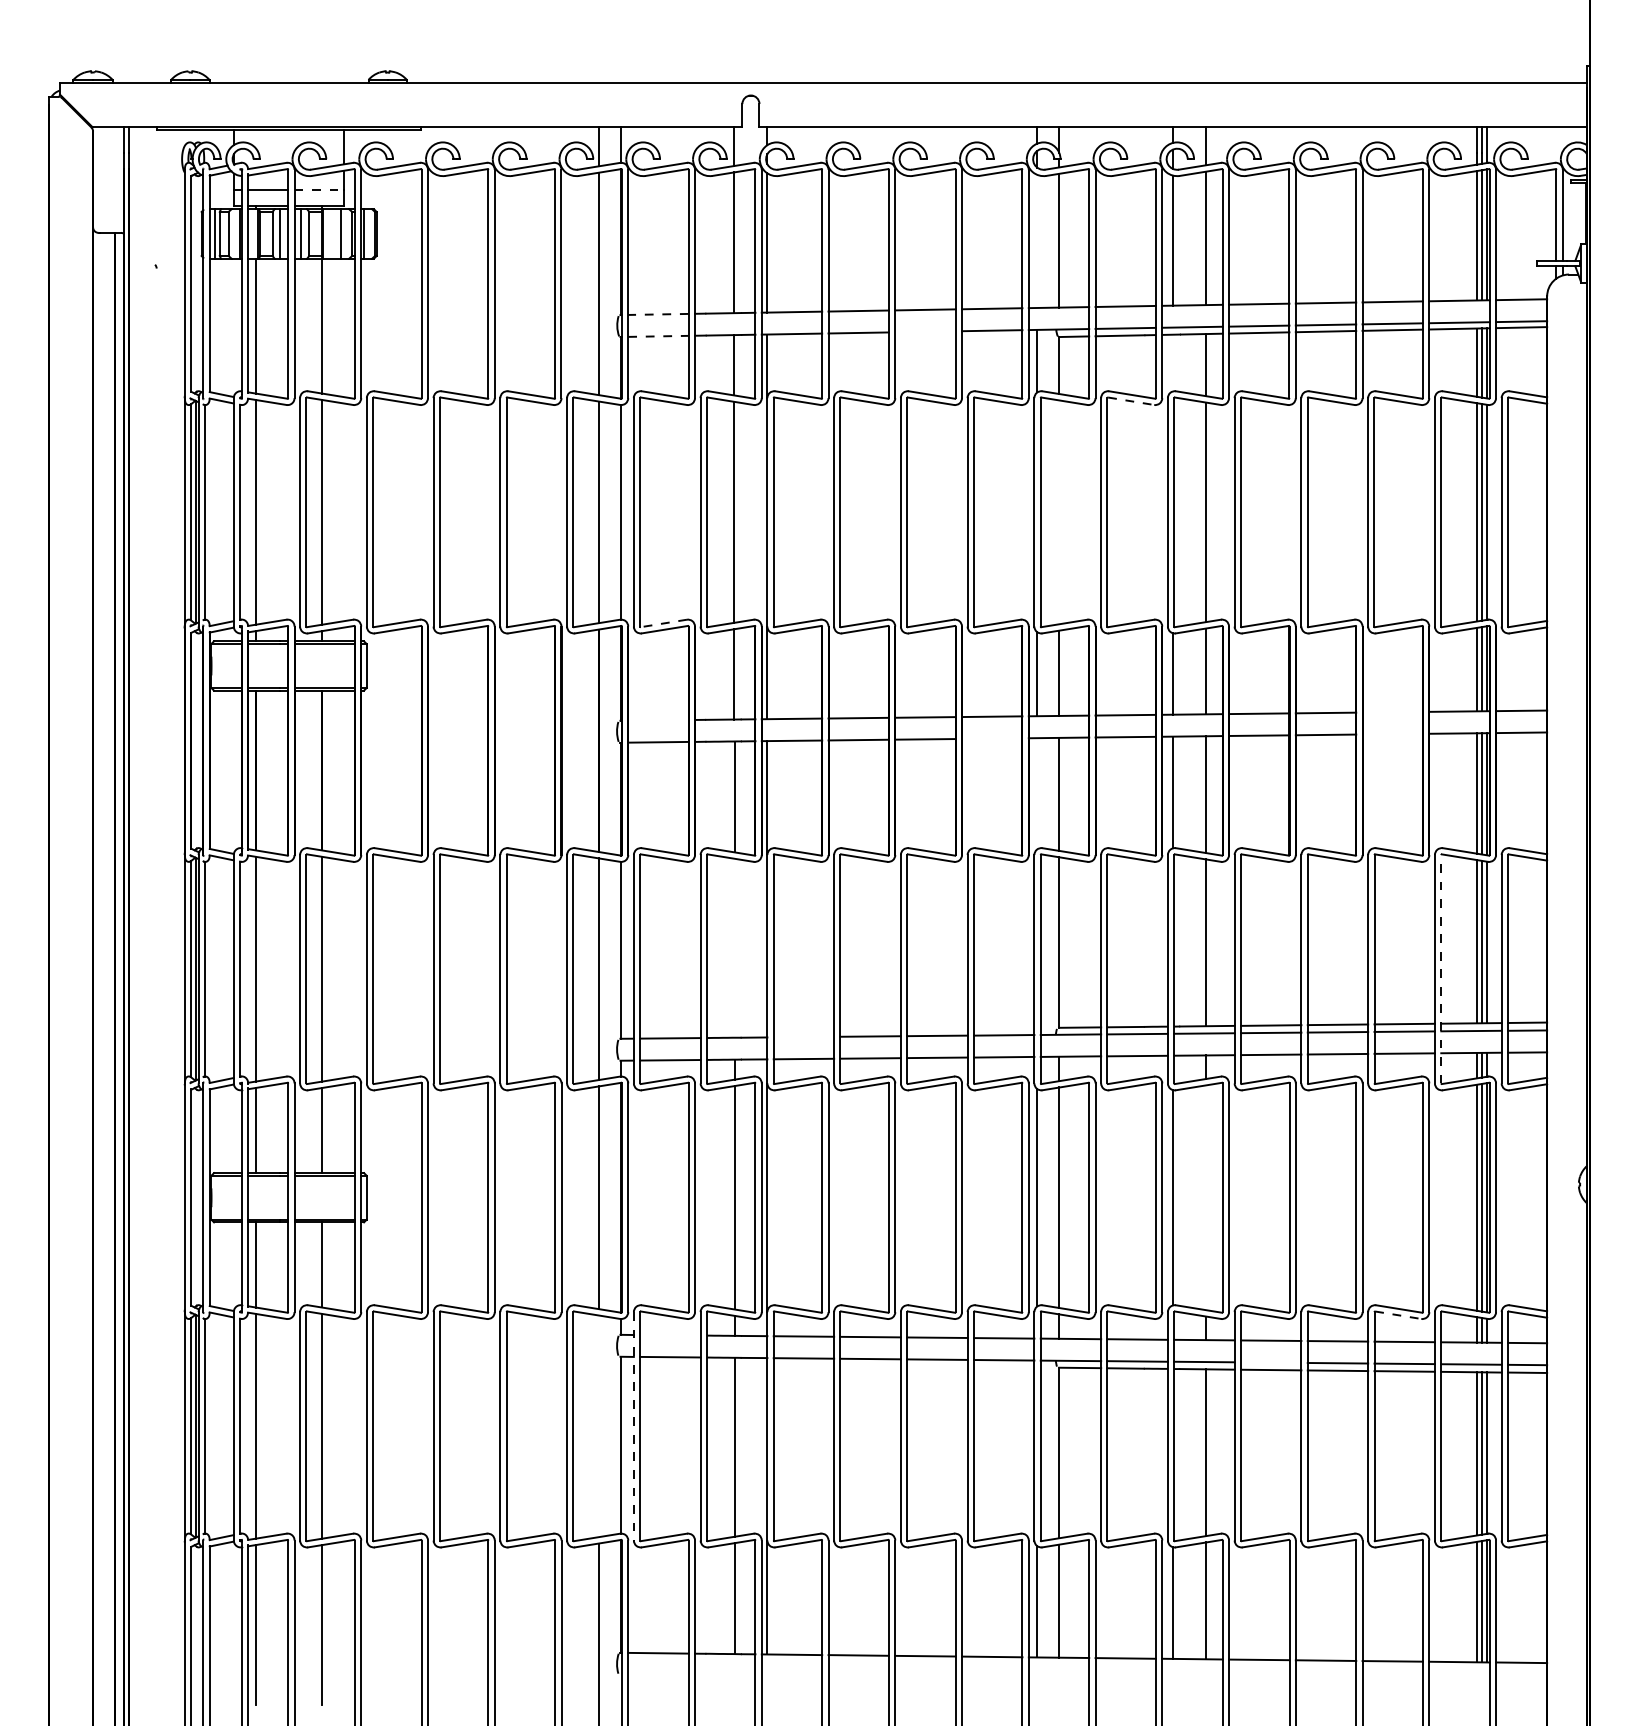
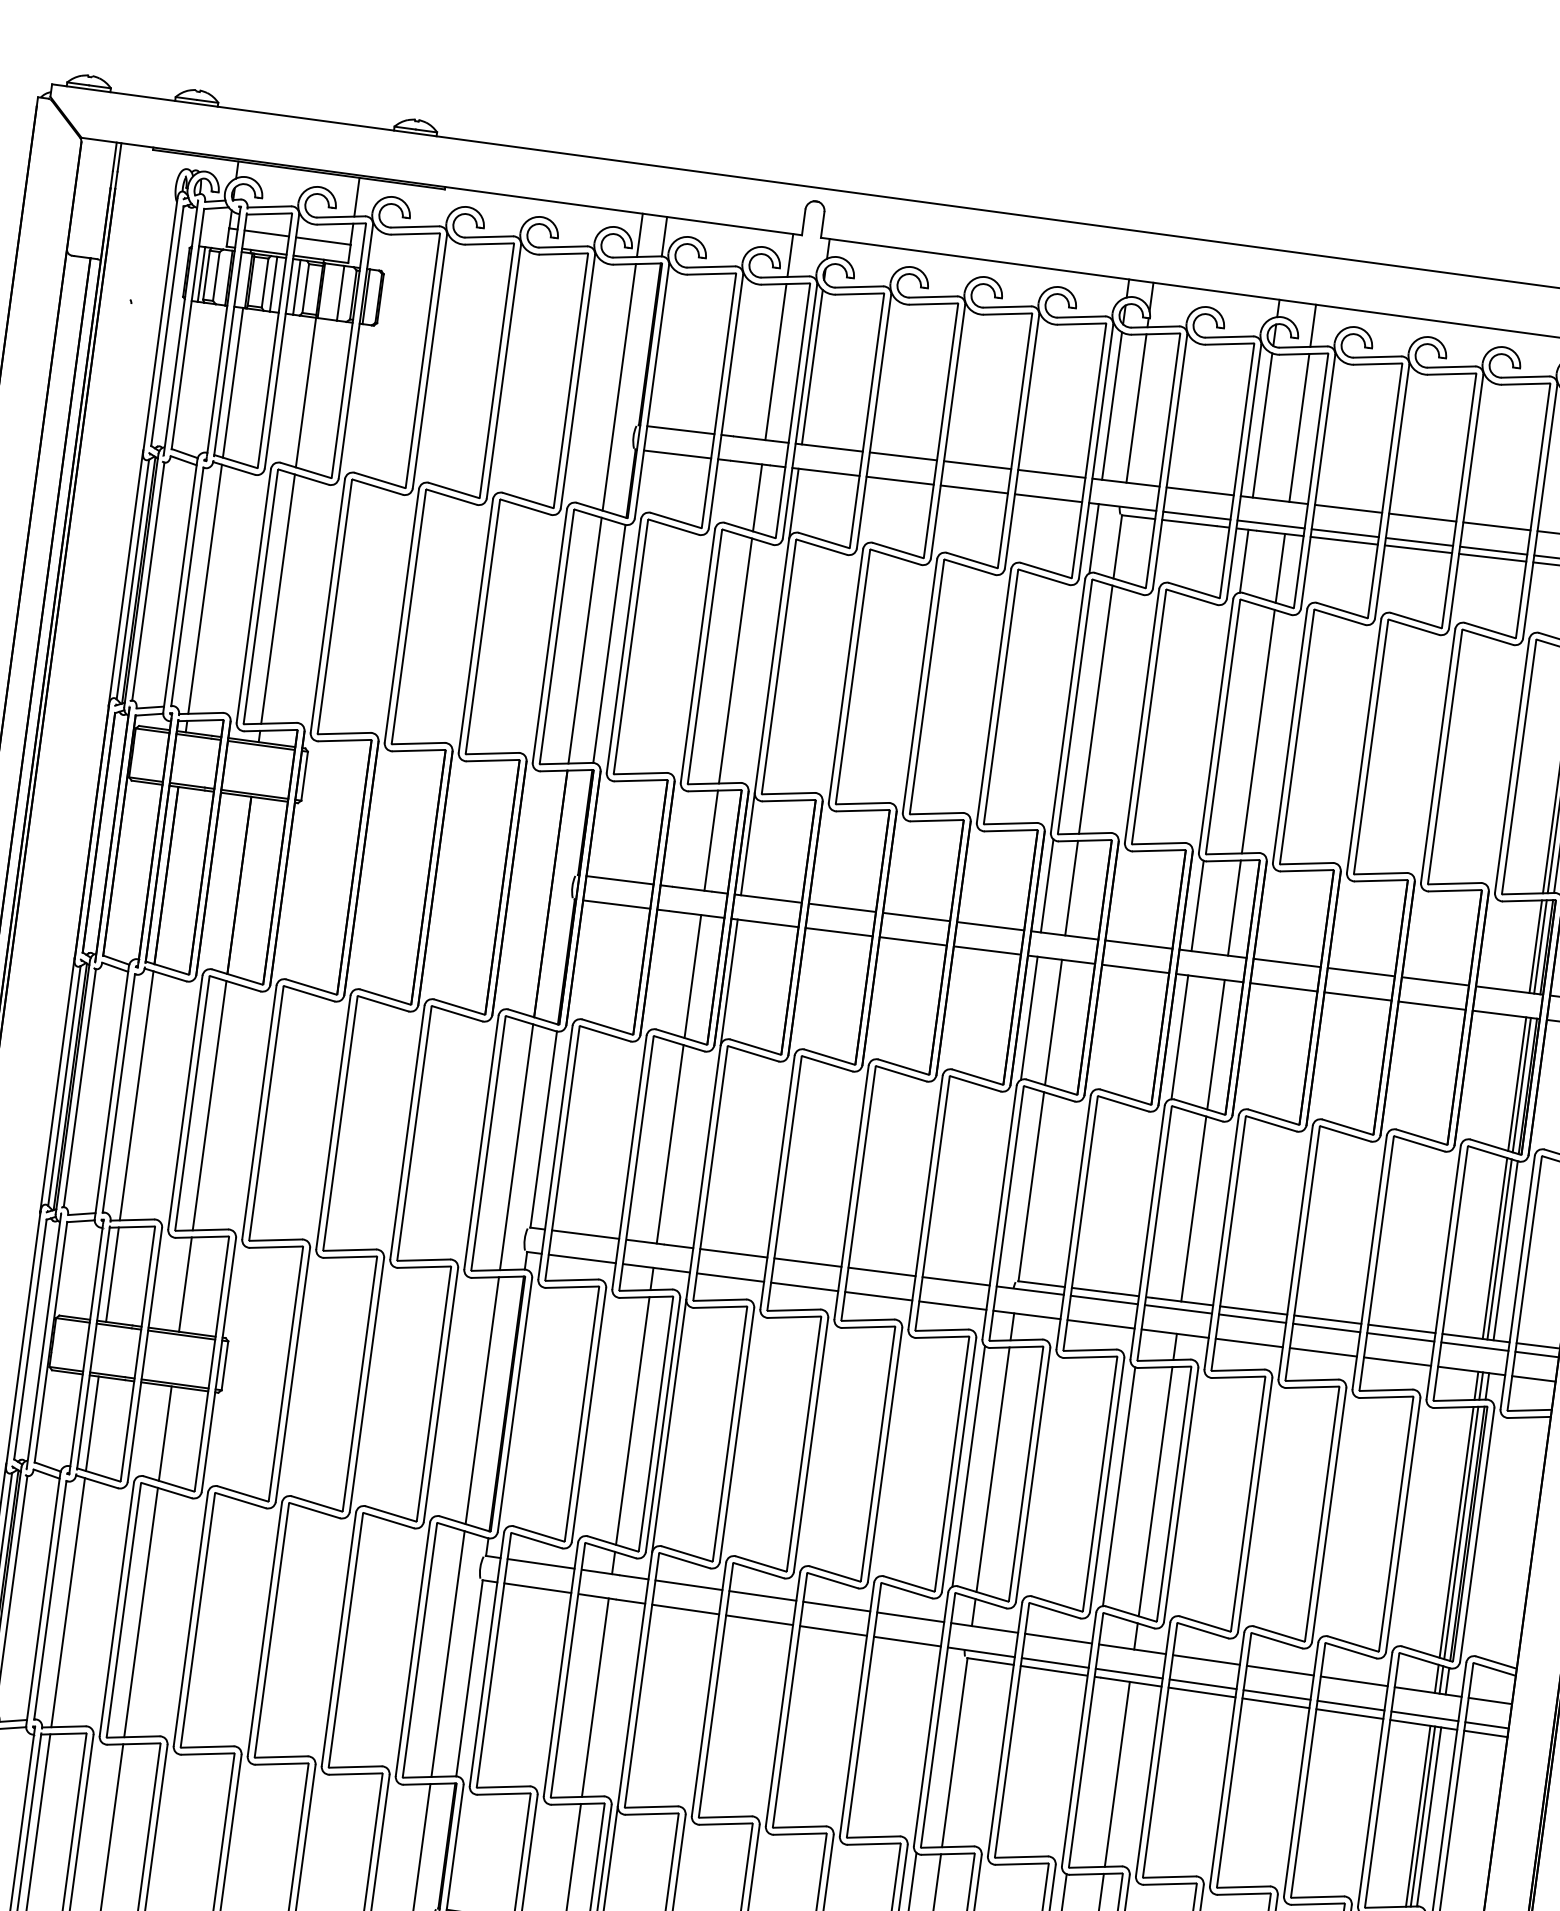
line: (319, 189) -> (323, 240), dashed -> solid
line: (1037, 240) -> (1112, 404), added
line: (657, 314) -> (679, 430), dashed -> solid
line: (925, 331) -> (974, 489), added
line: (658, 336) -> (677, 454), dashed -> solid
line: (1173, 362) -> (1244, 560), added
line: (1131, 401) -> (1192, 597), dashed -> solid
line: (1059, 512) -> (1095, 709), added
line: (663, 623) -> (640, 773), dashed -> solid
line: (1392, 711) -> (1435, 980), added
line: (658, 720) -> (620, 880), added
line: (1392, 733) -> (1431, 1004), added
line: (992, 738) -> (987, 950), added
line: (1037, 793) -> (1029, 1018), added
line: (734, 947) -> (670, 1143), added
line: (1441, 968) -> (1451, 1272), dashed -> solid
line: (803, 1036) -> (733, 1252), added
line: (1205, 1197) -> (1155, 1491), added
line: (1398, 1315) -> (1351, 1651), dashed -> solid
line: (670, 1335) -> (541, 1564), added
line: (1270, 1362) -> (1202, 1684), added
line: (598, 1426) -> (447, 1654), added
line: (633, 1426) -> (486, 1659), dashed -> solid

